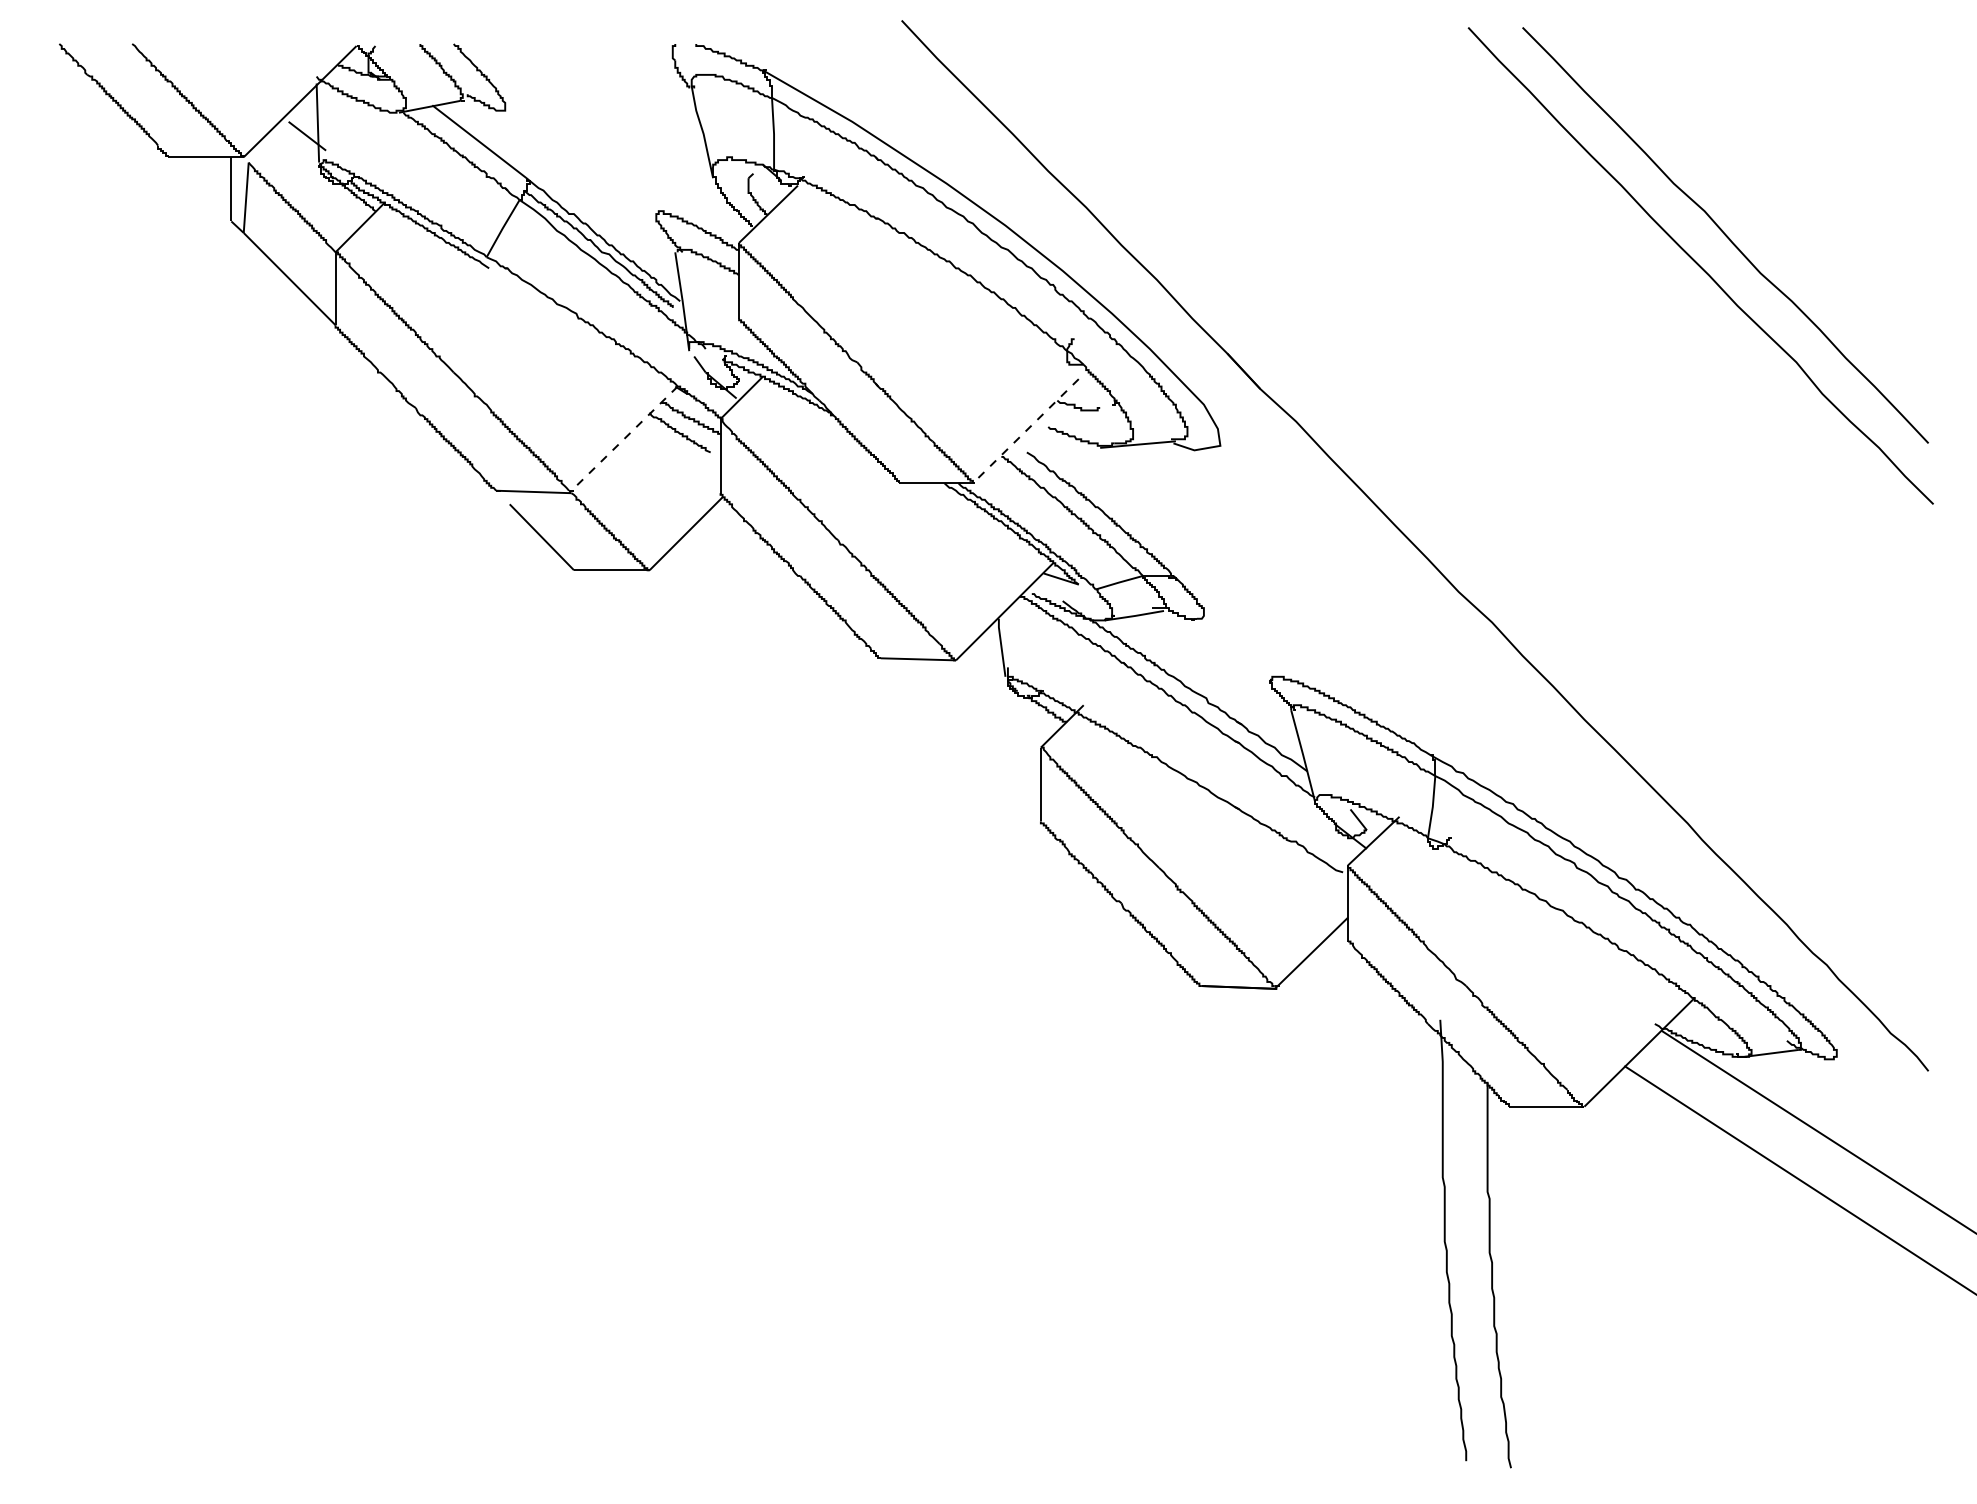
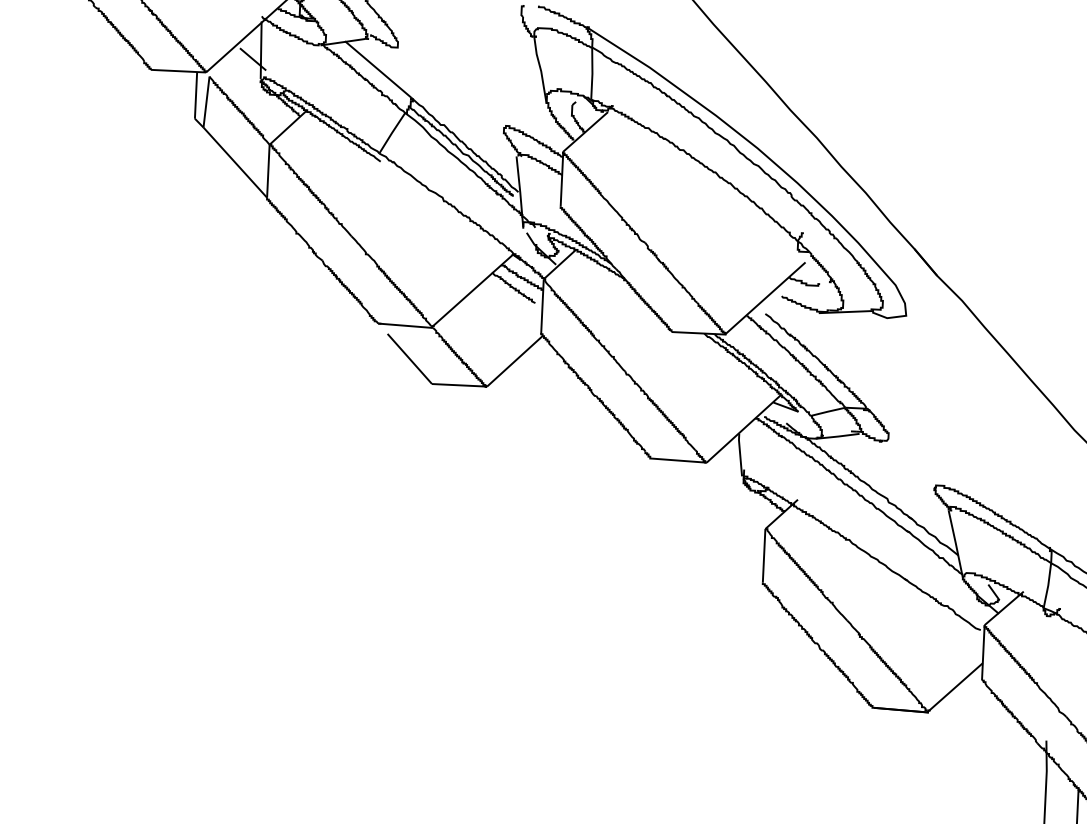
line: (1025, 431) -> (765, 298), dashed -> solid
line: (623, 440) -> (472, 291), dashed -> solid

